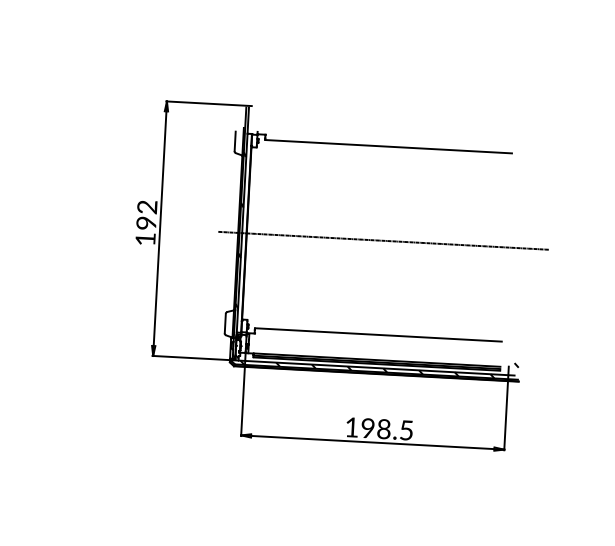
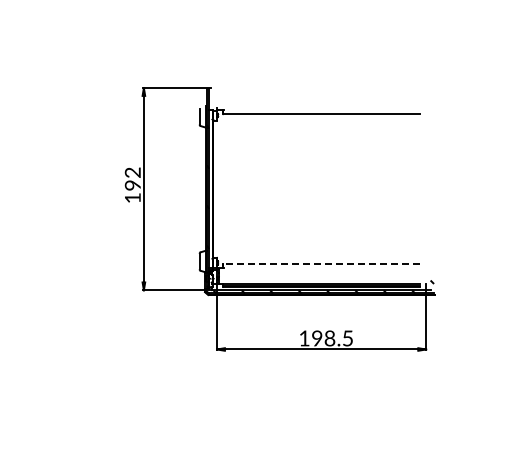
line: (383, 241) -> (321, 189), removed
line: (378, 334) -> (321, 263), solid -> dashed

